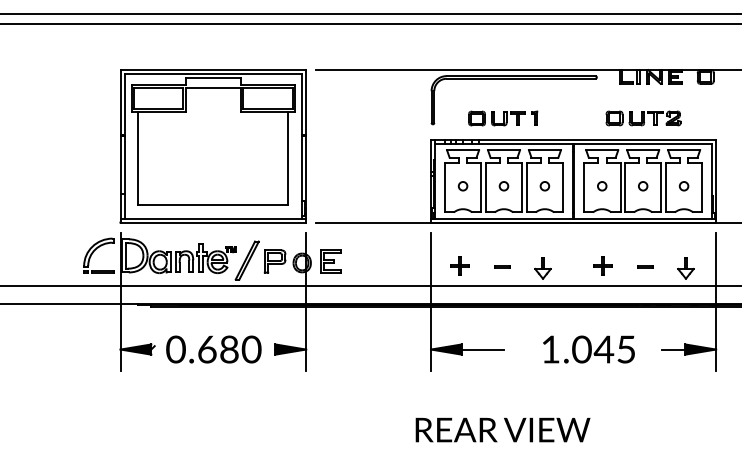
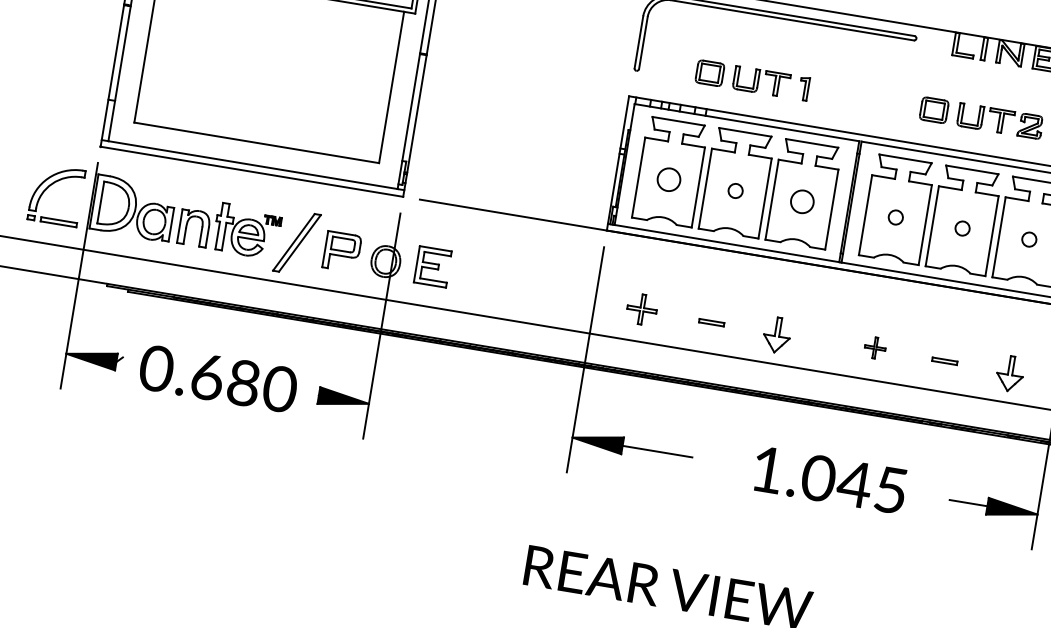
circle: (462, 186) -> (667, 180), size x1.6
circle: (544, 186) -> (801, 202), size x1.6
part: (602, 265) -> (874, 346), size x0.7

